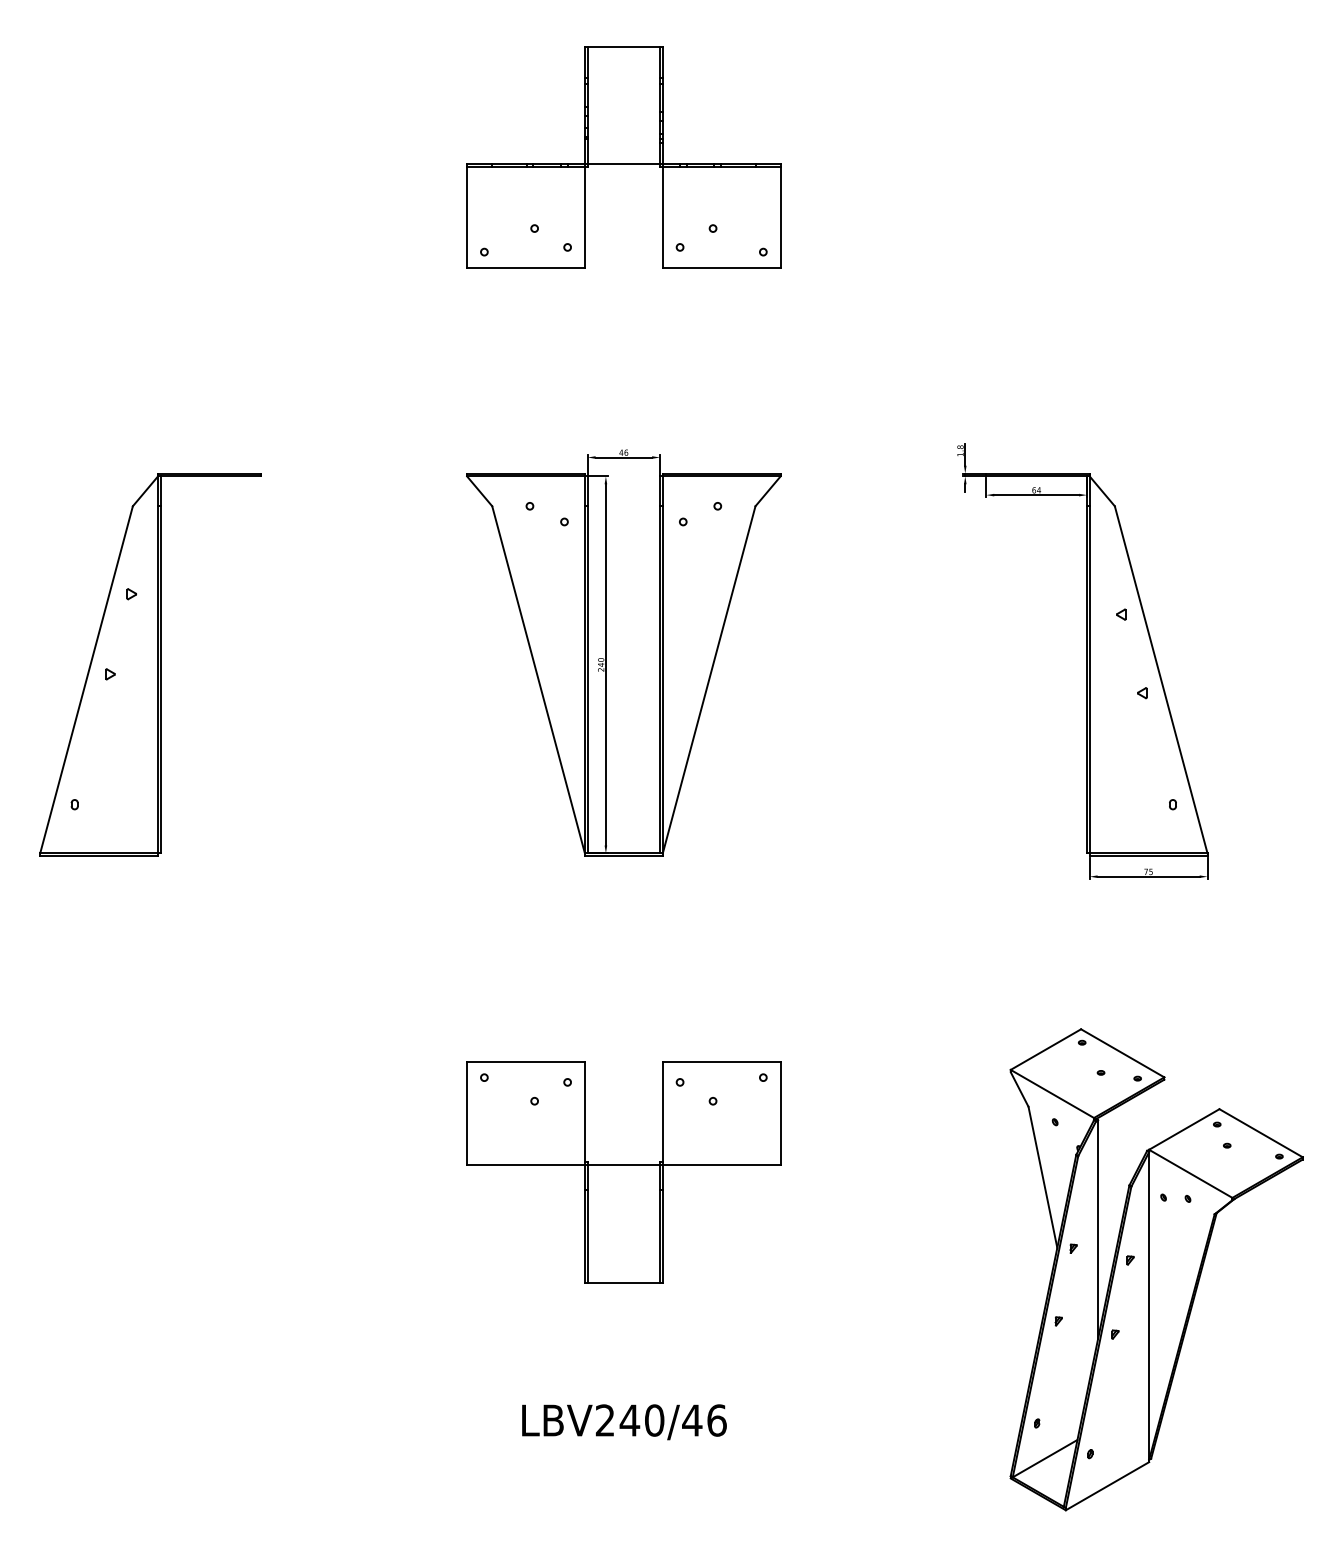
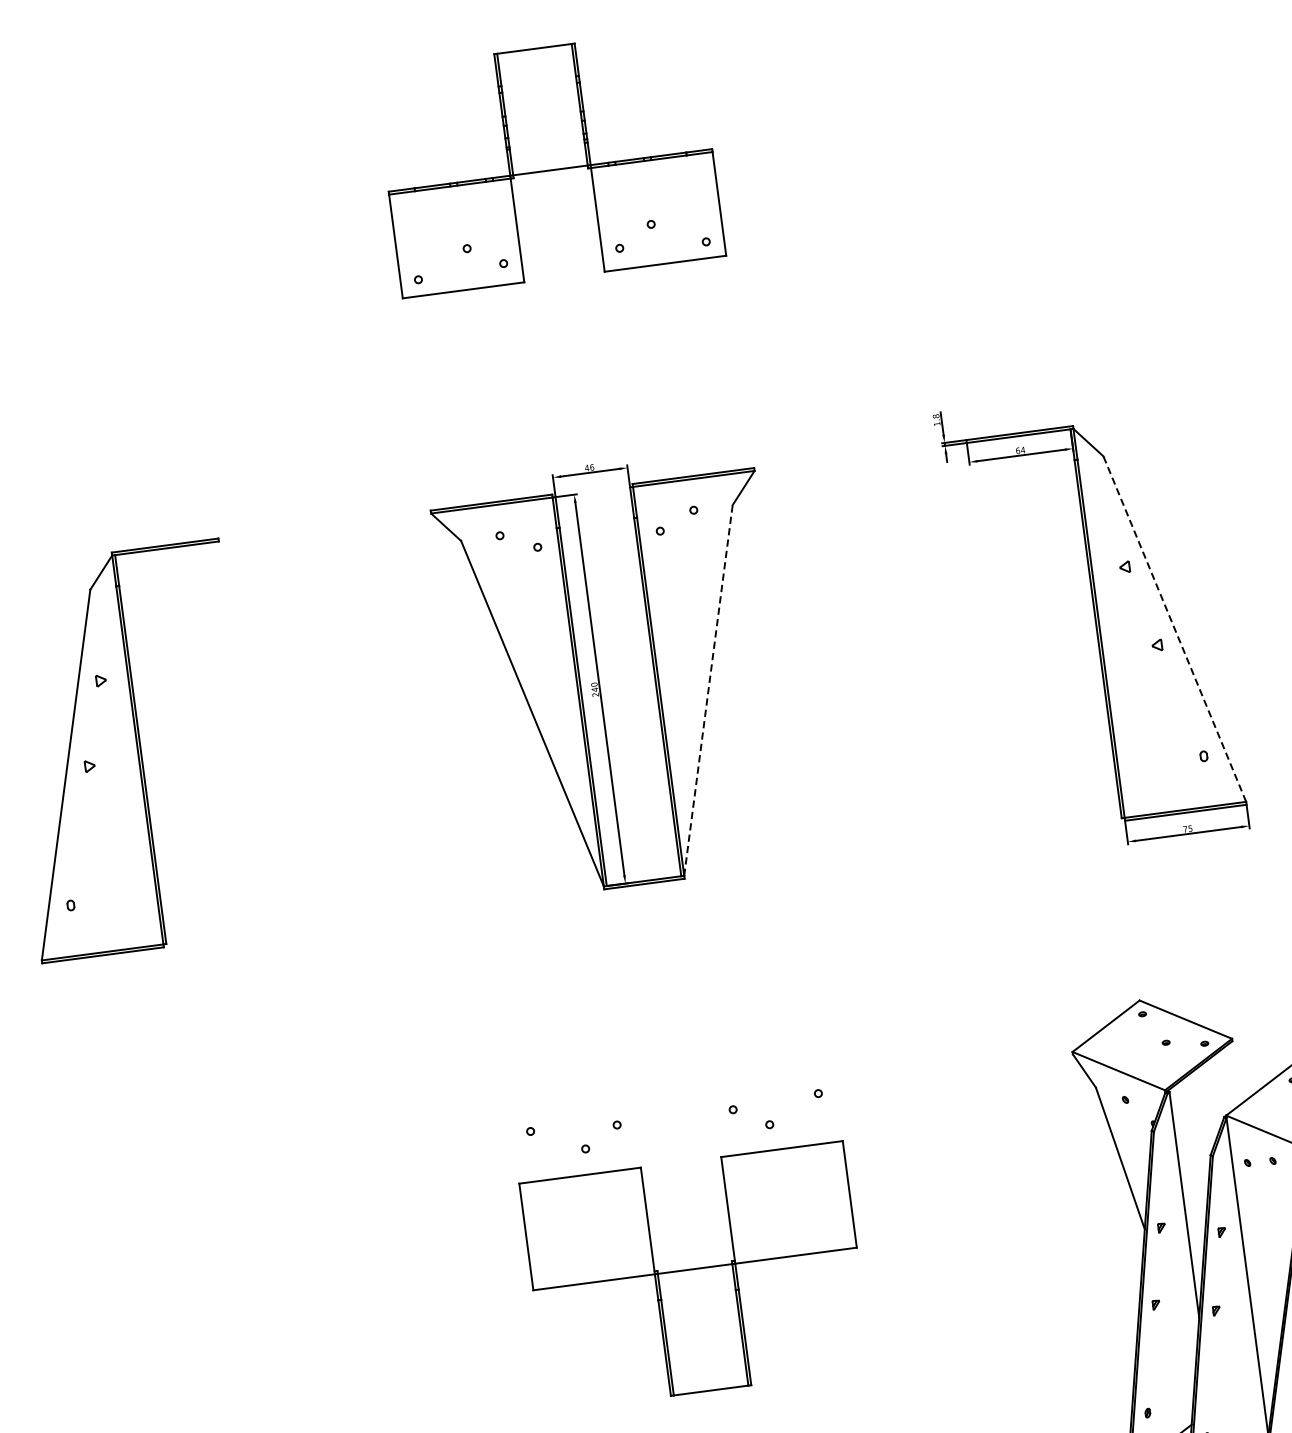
line: (709, 679) -> (708, 690), solid -> dashed
line: (1161, 679) -> (1175, 628), solid -> dashed
part: (623, 1172) -> (695, 1276), moved

